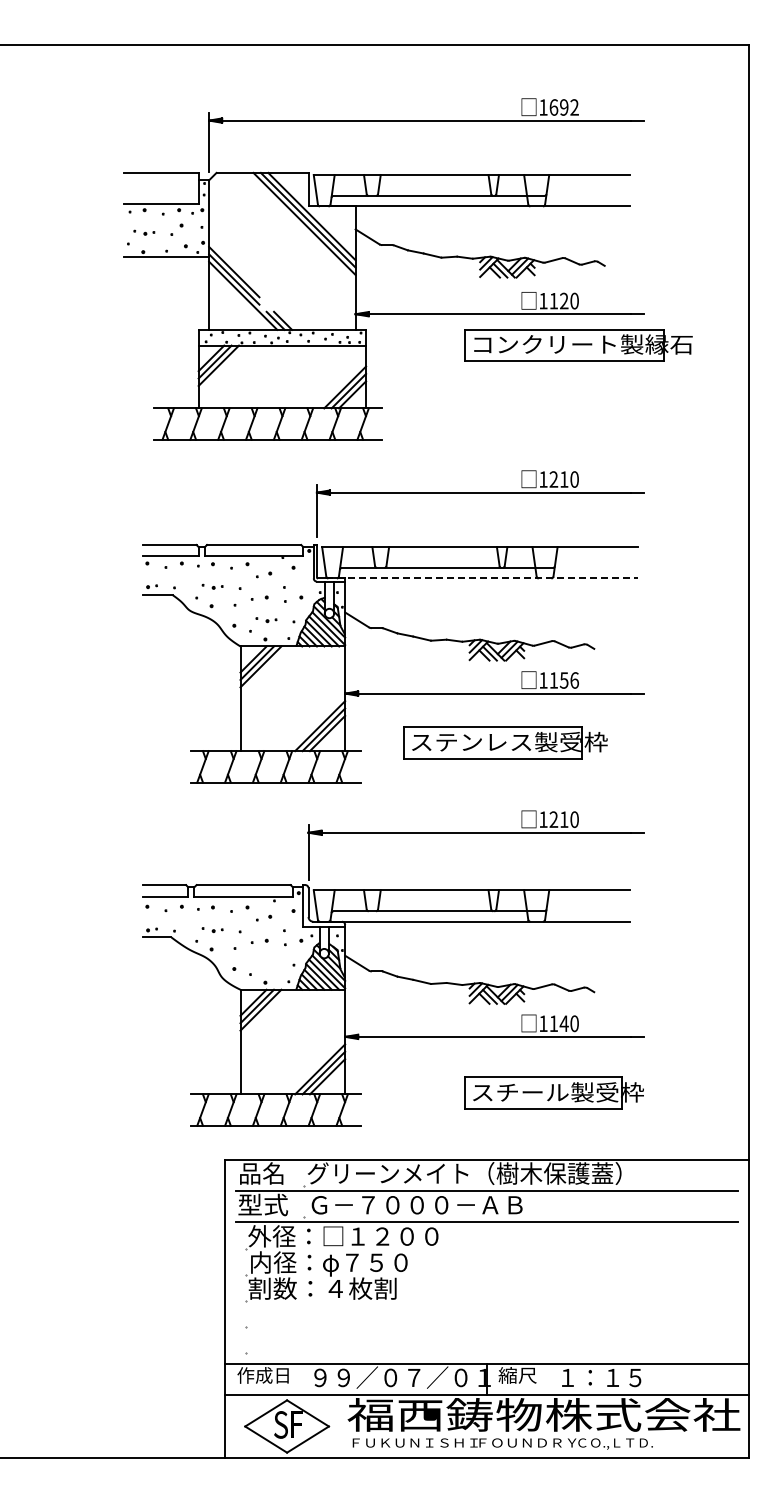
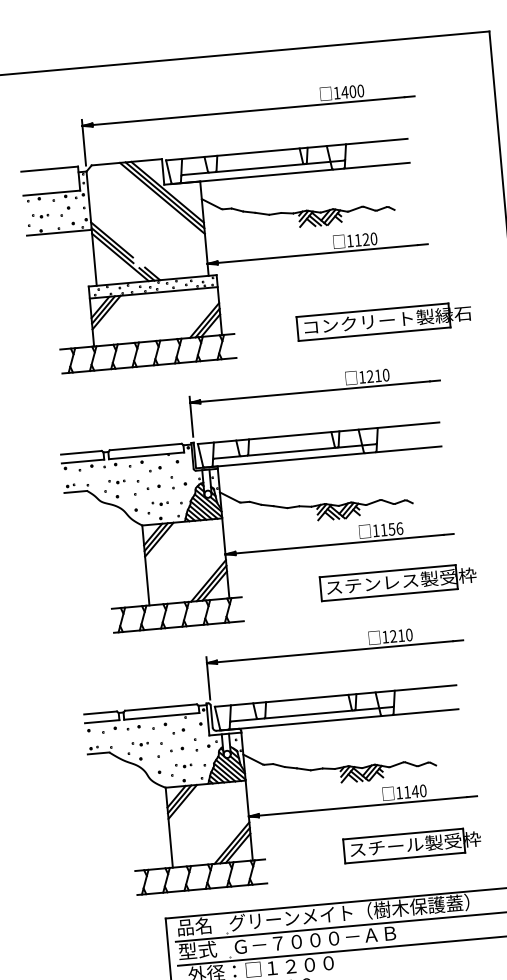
text: (563, 107) -> (352, 91), 1692 -> 1400
part: (578, 345) -> (384, 321), moved
line: (482, 578) -> (322, 457), dashed -> solid
part: (505, 742) -> (398, 581), moved
part: (266, 963) -> (183, 765), added

